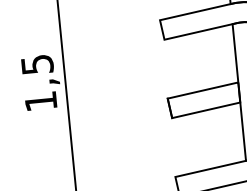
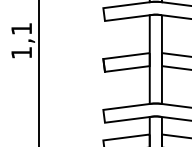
text: (37, 63) -> (21, 28), 1,5 -> 1,1

